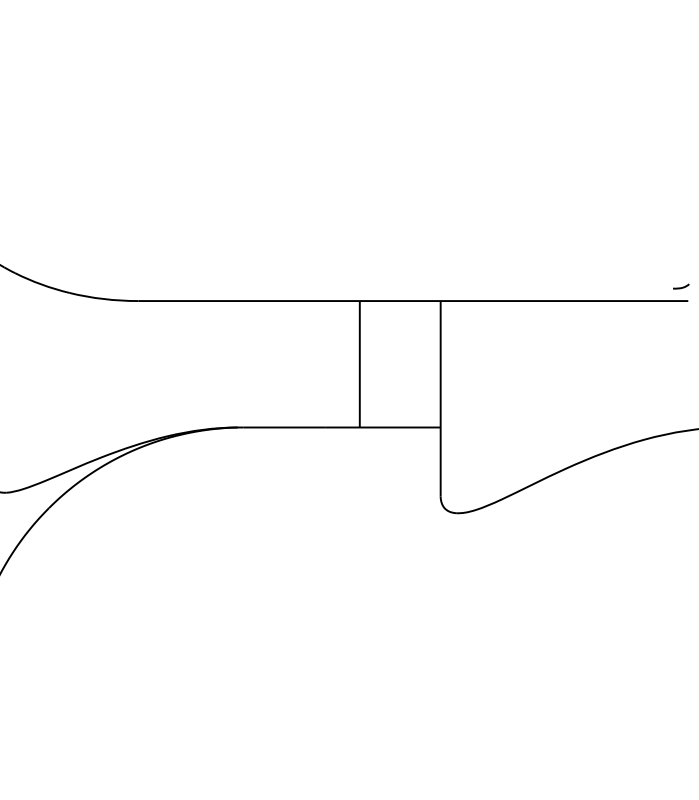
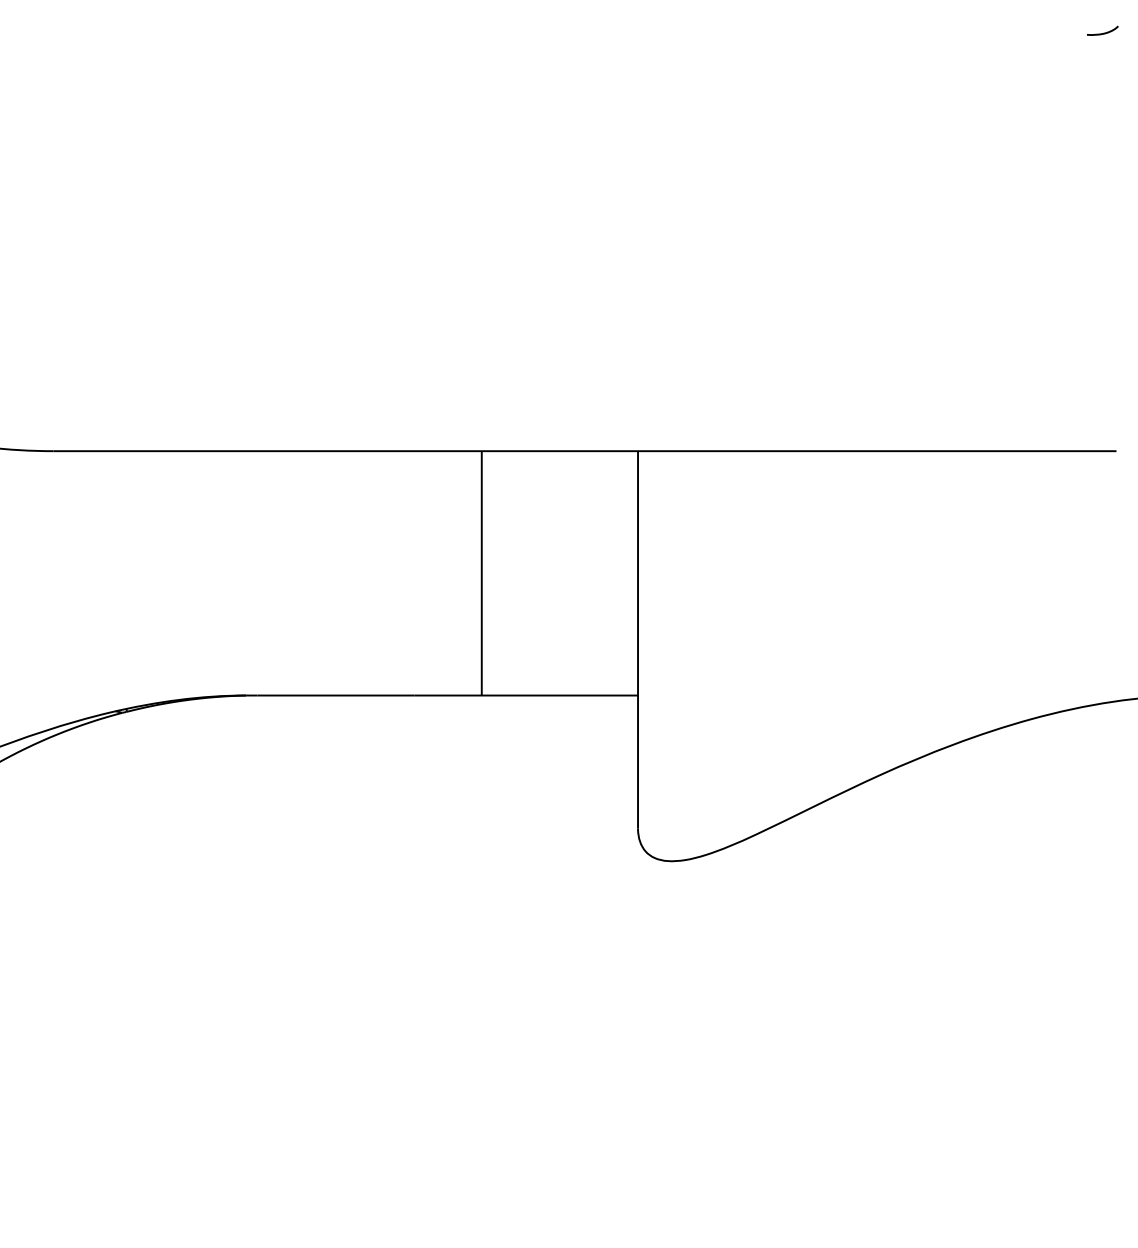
curve: (682, 286) -> (1105, 30), moved

